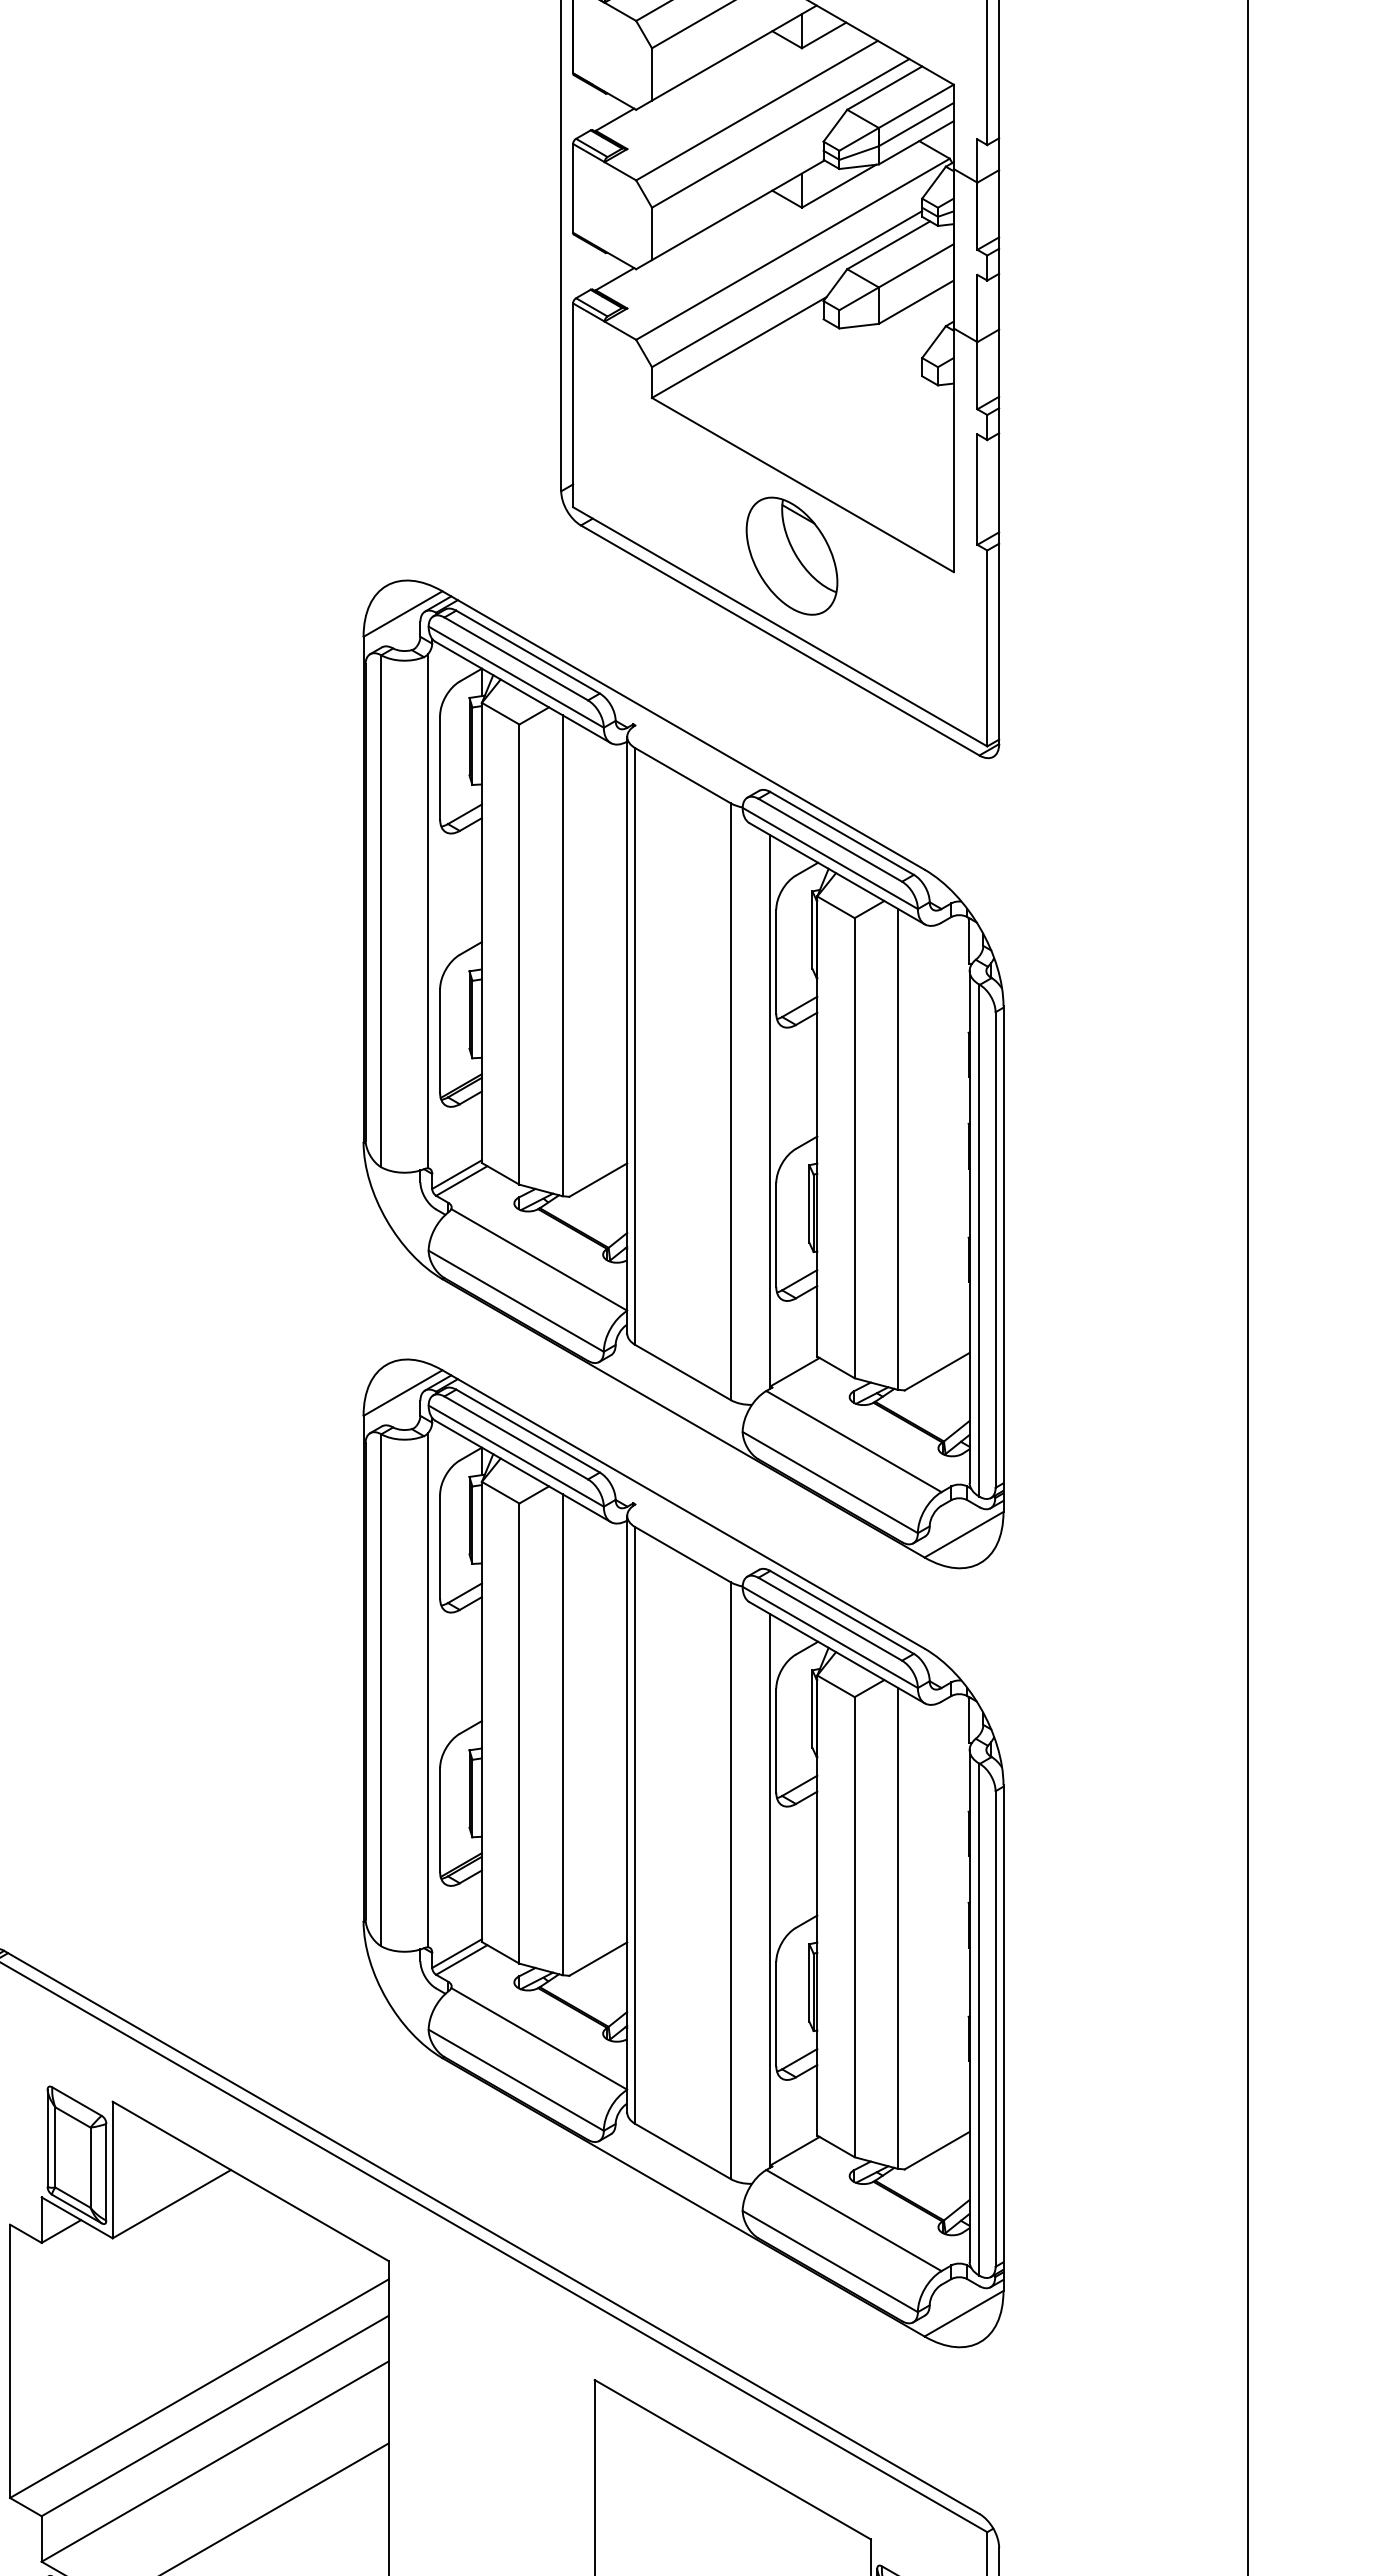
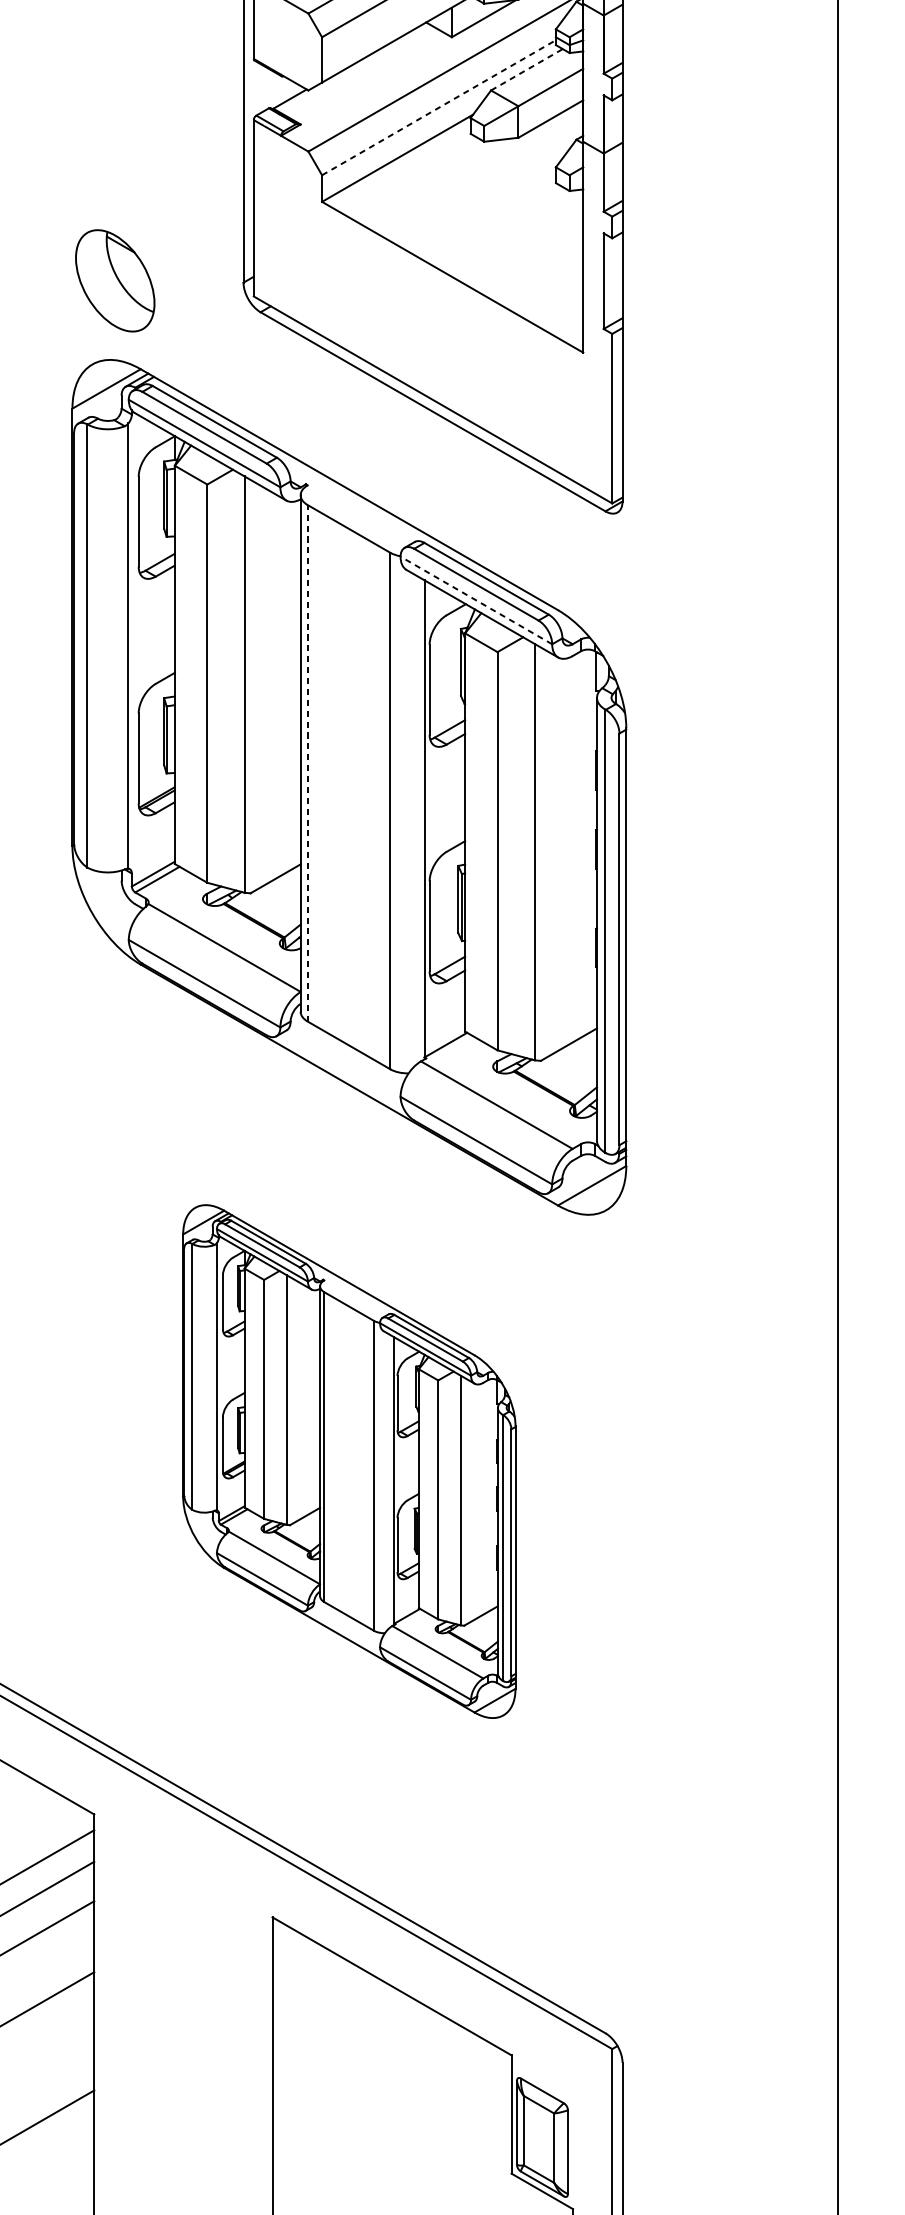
line: (888, 245) -> (526, 69), solid -> dashed
line: (787, 288) -> (439, 107), solid -> dashed
part: (791, 555) -> (114, 280), moved
line: (829, 858) -> (475, 600), solid -> dashed
line: (635, 1046) -> (307, 763), solid -> dashed
part: (683, 1853) -> (349, 1461), size x0.6

